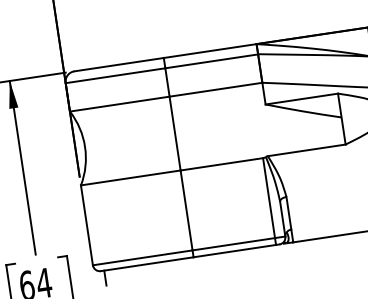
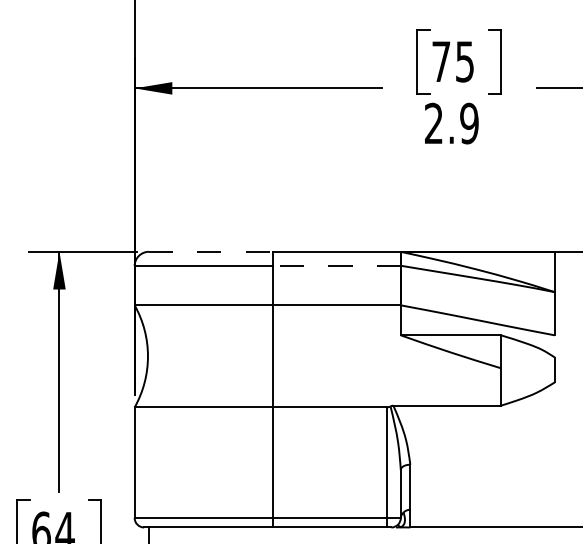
line: (211, 61) -> (336, 266), solid -> dashed
line: (118, 64) -> (210, 251), solid -> dashed

